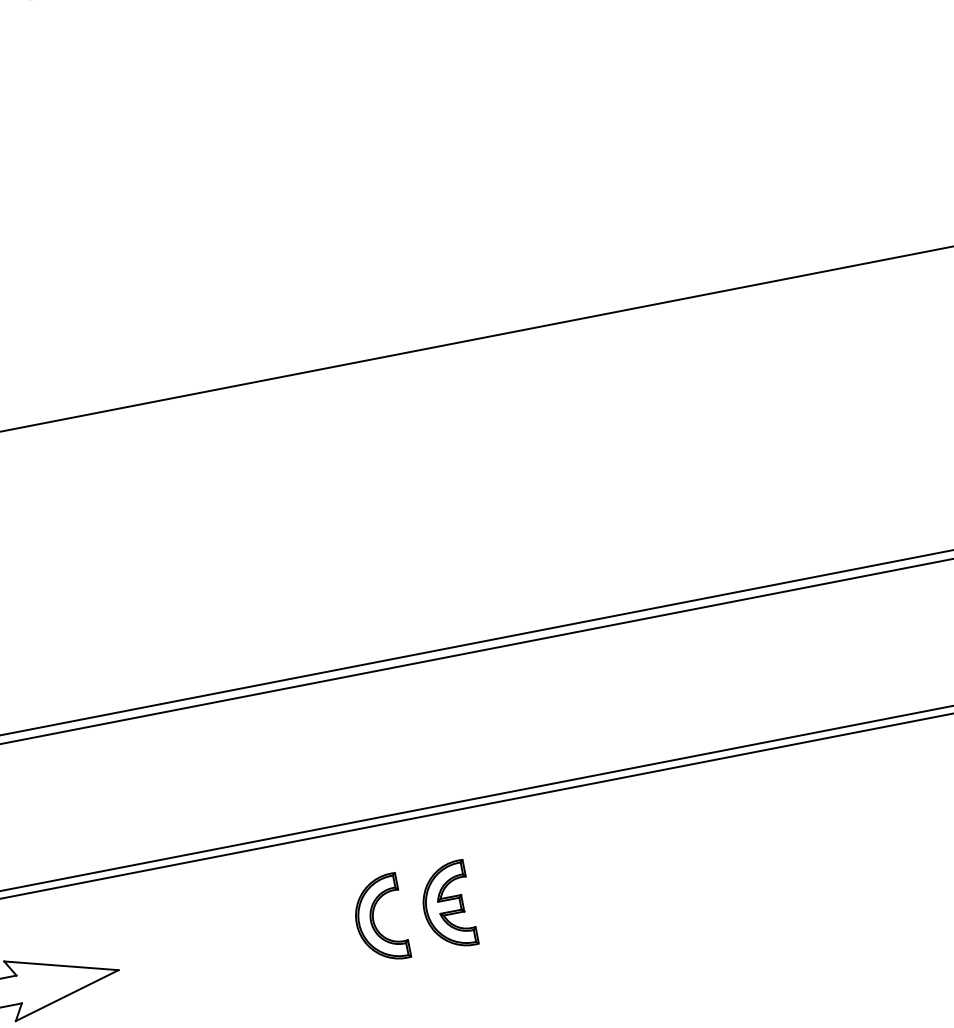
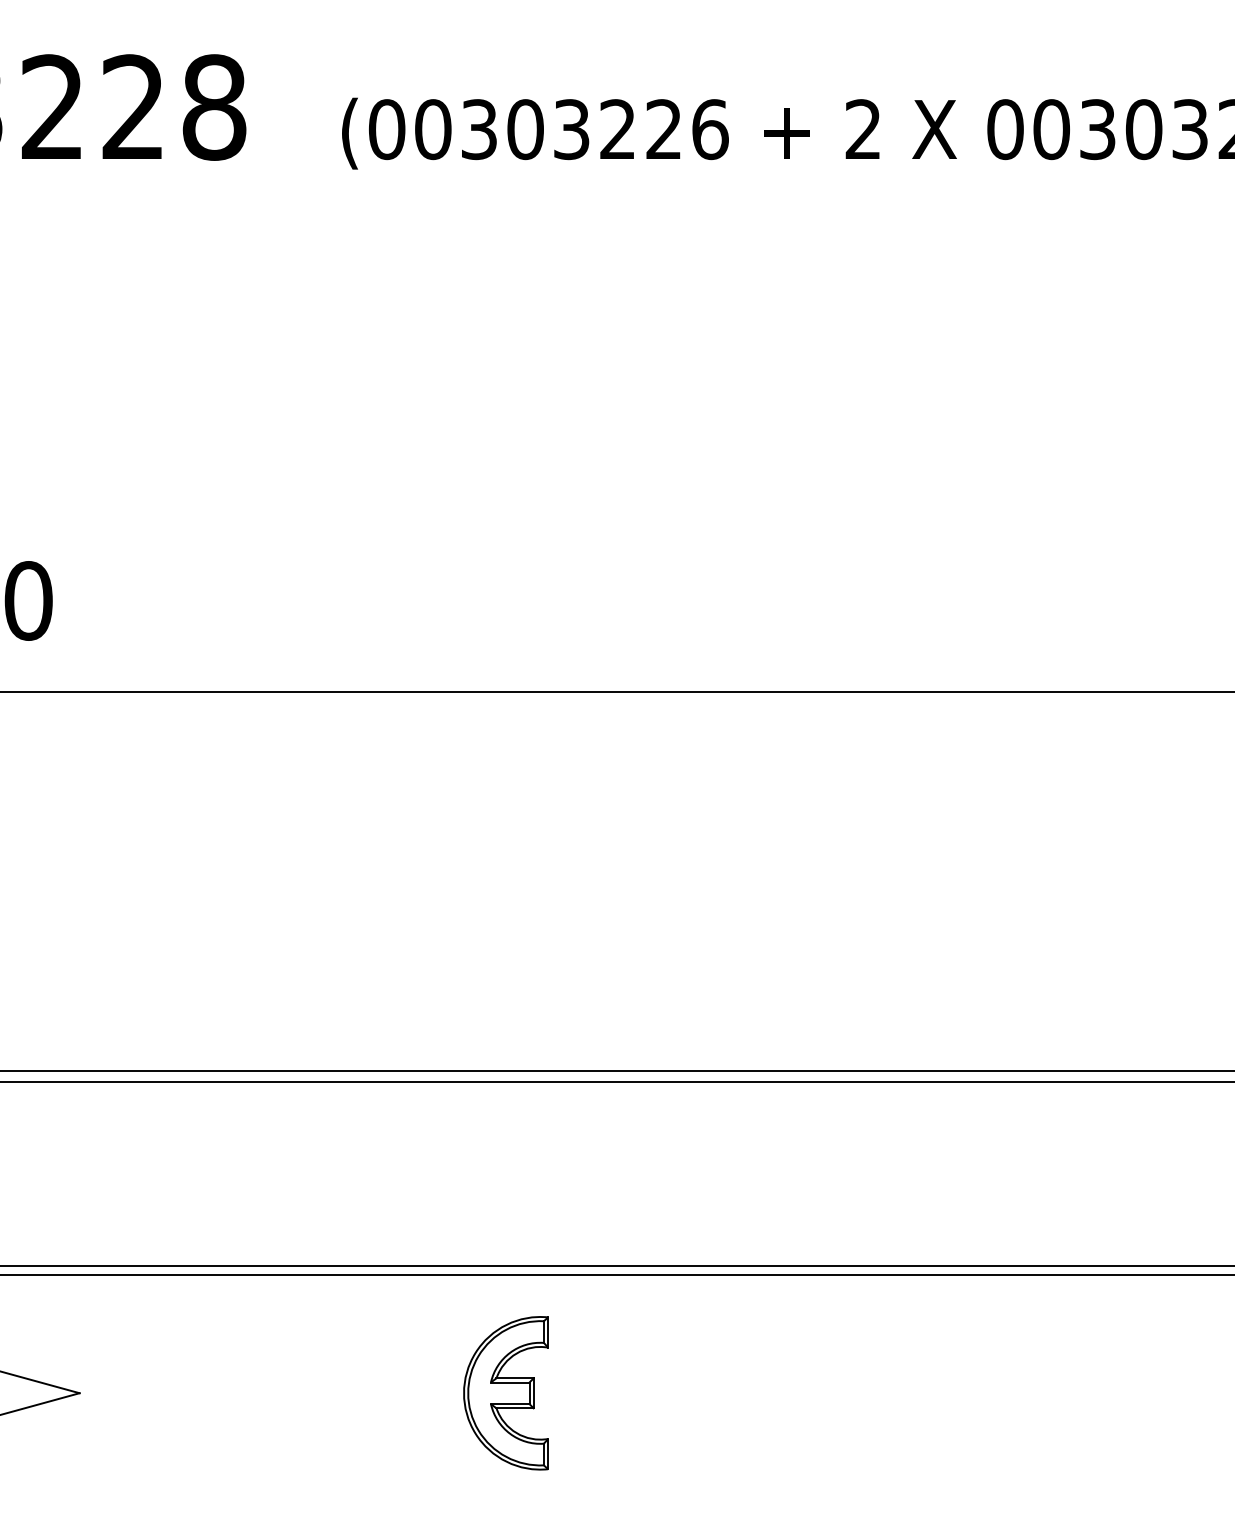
part: (447, 905) -> (505, 1392), size x1.4
part: (373, 920) -> (410, 1392), removed

